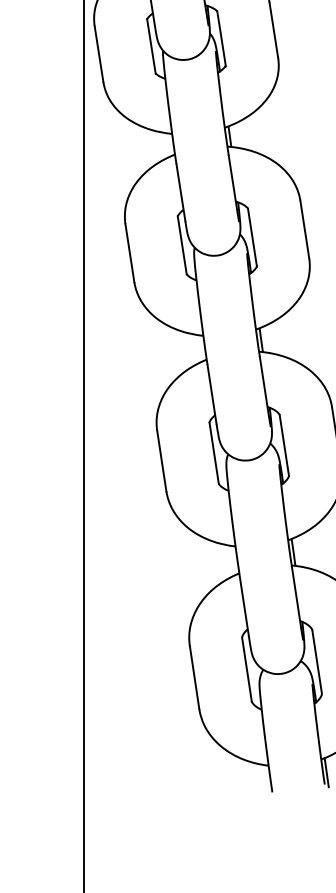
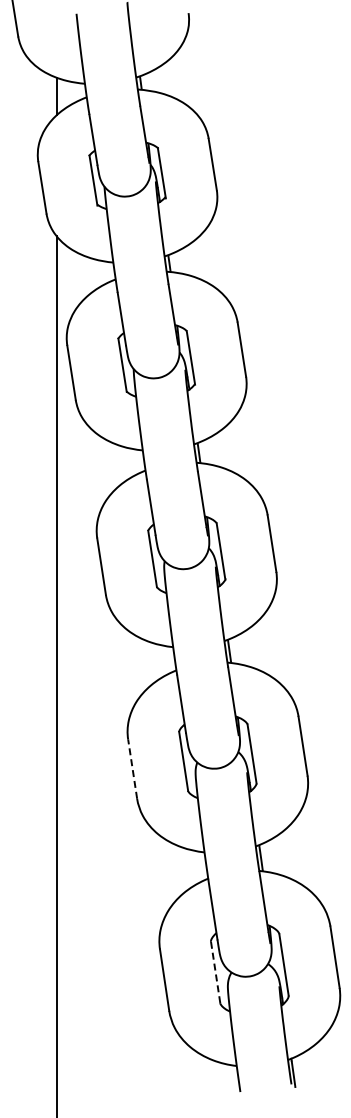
line: (161, 461) -> (132, 769), solid -> dashed
line: (246, 668) -> (215, 971), solid -> dashed

